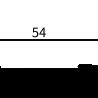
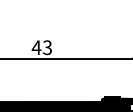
text: (38, 32) -> (41, 47), 54 -> 43

